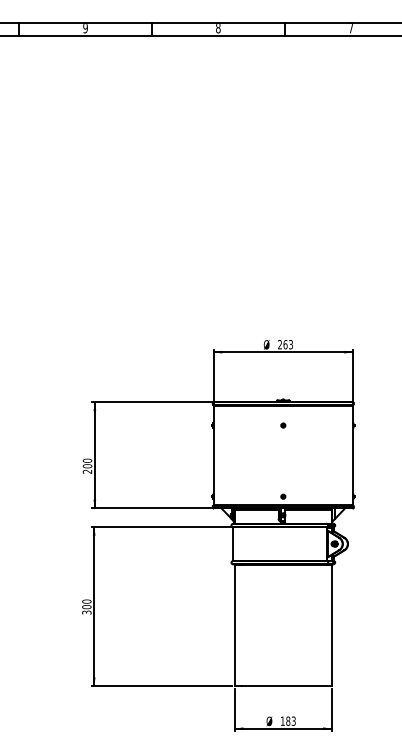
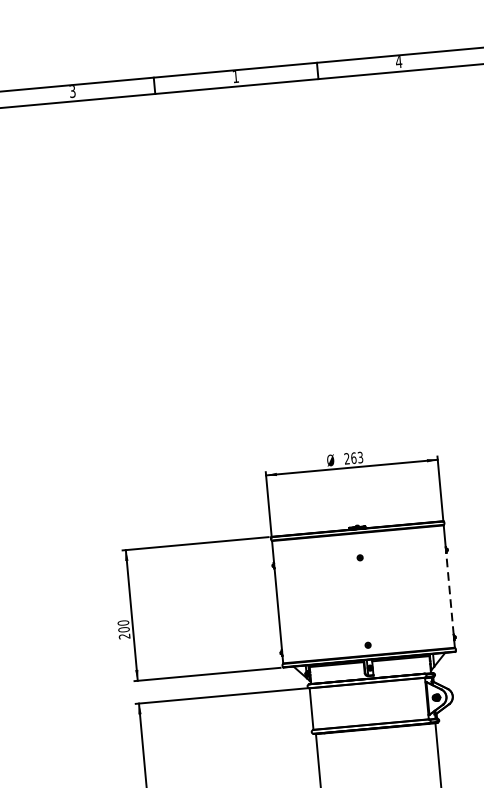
text: (85, 28) -> (72, 91), 9 -> 3
text: (218, 28) -> (236, 77), 8 -> 1
text: (350, 28) -> (398, 62), 7 -> 4
line: (353, 460) -> (450, 592), solid -> dashed

